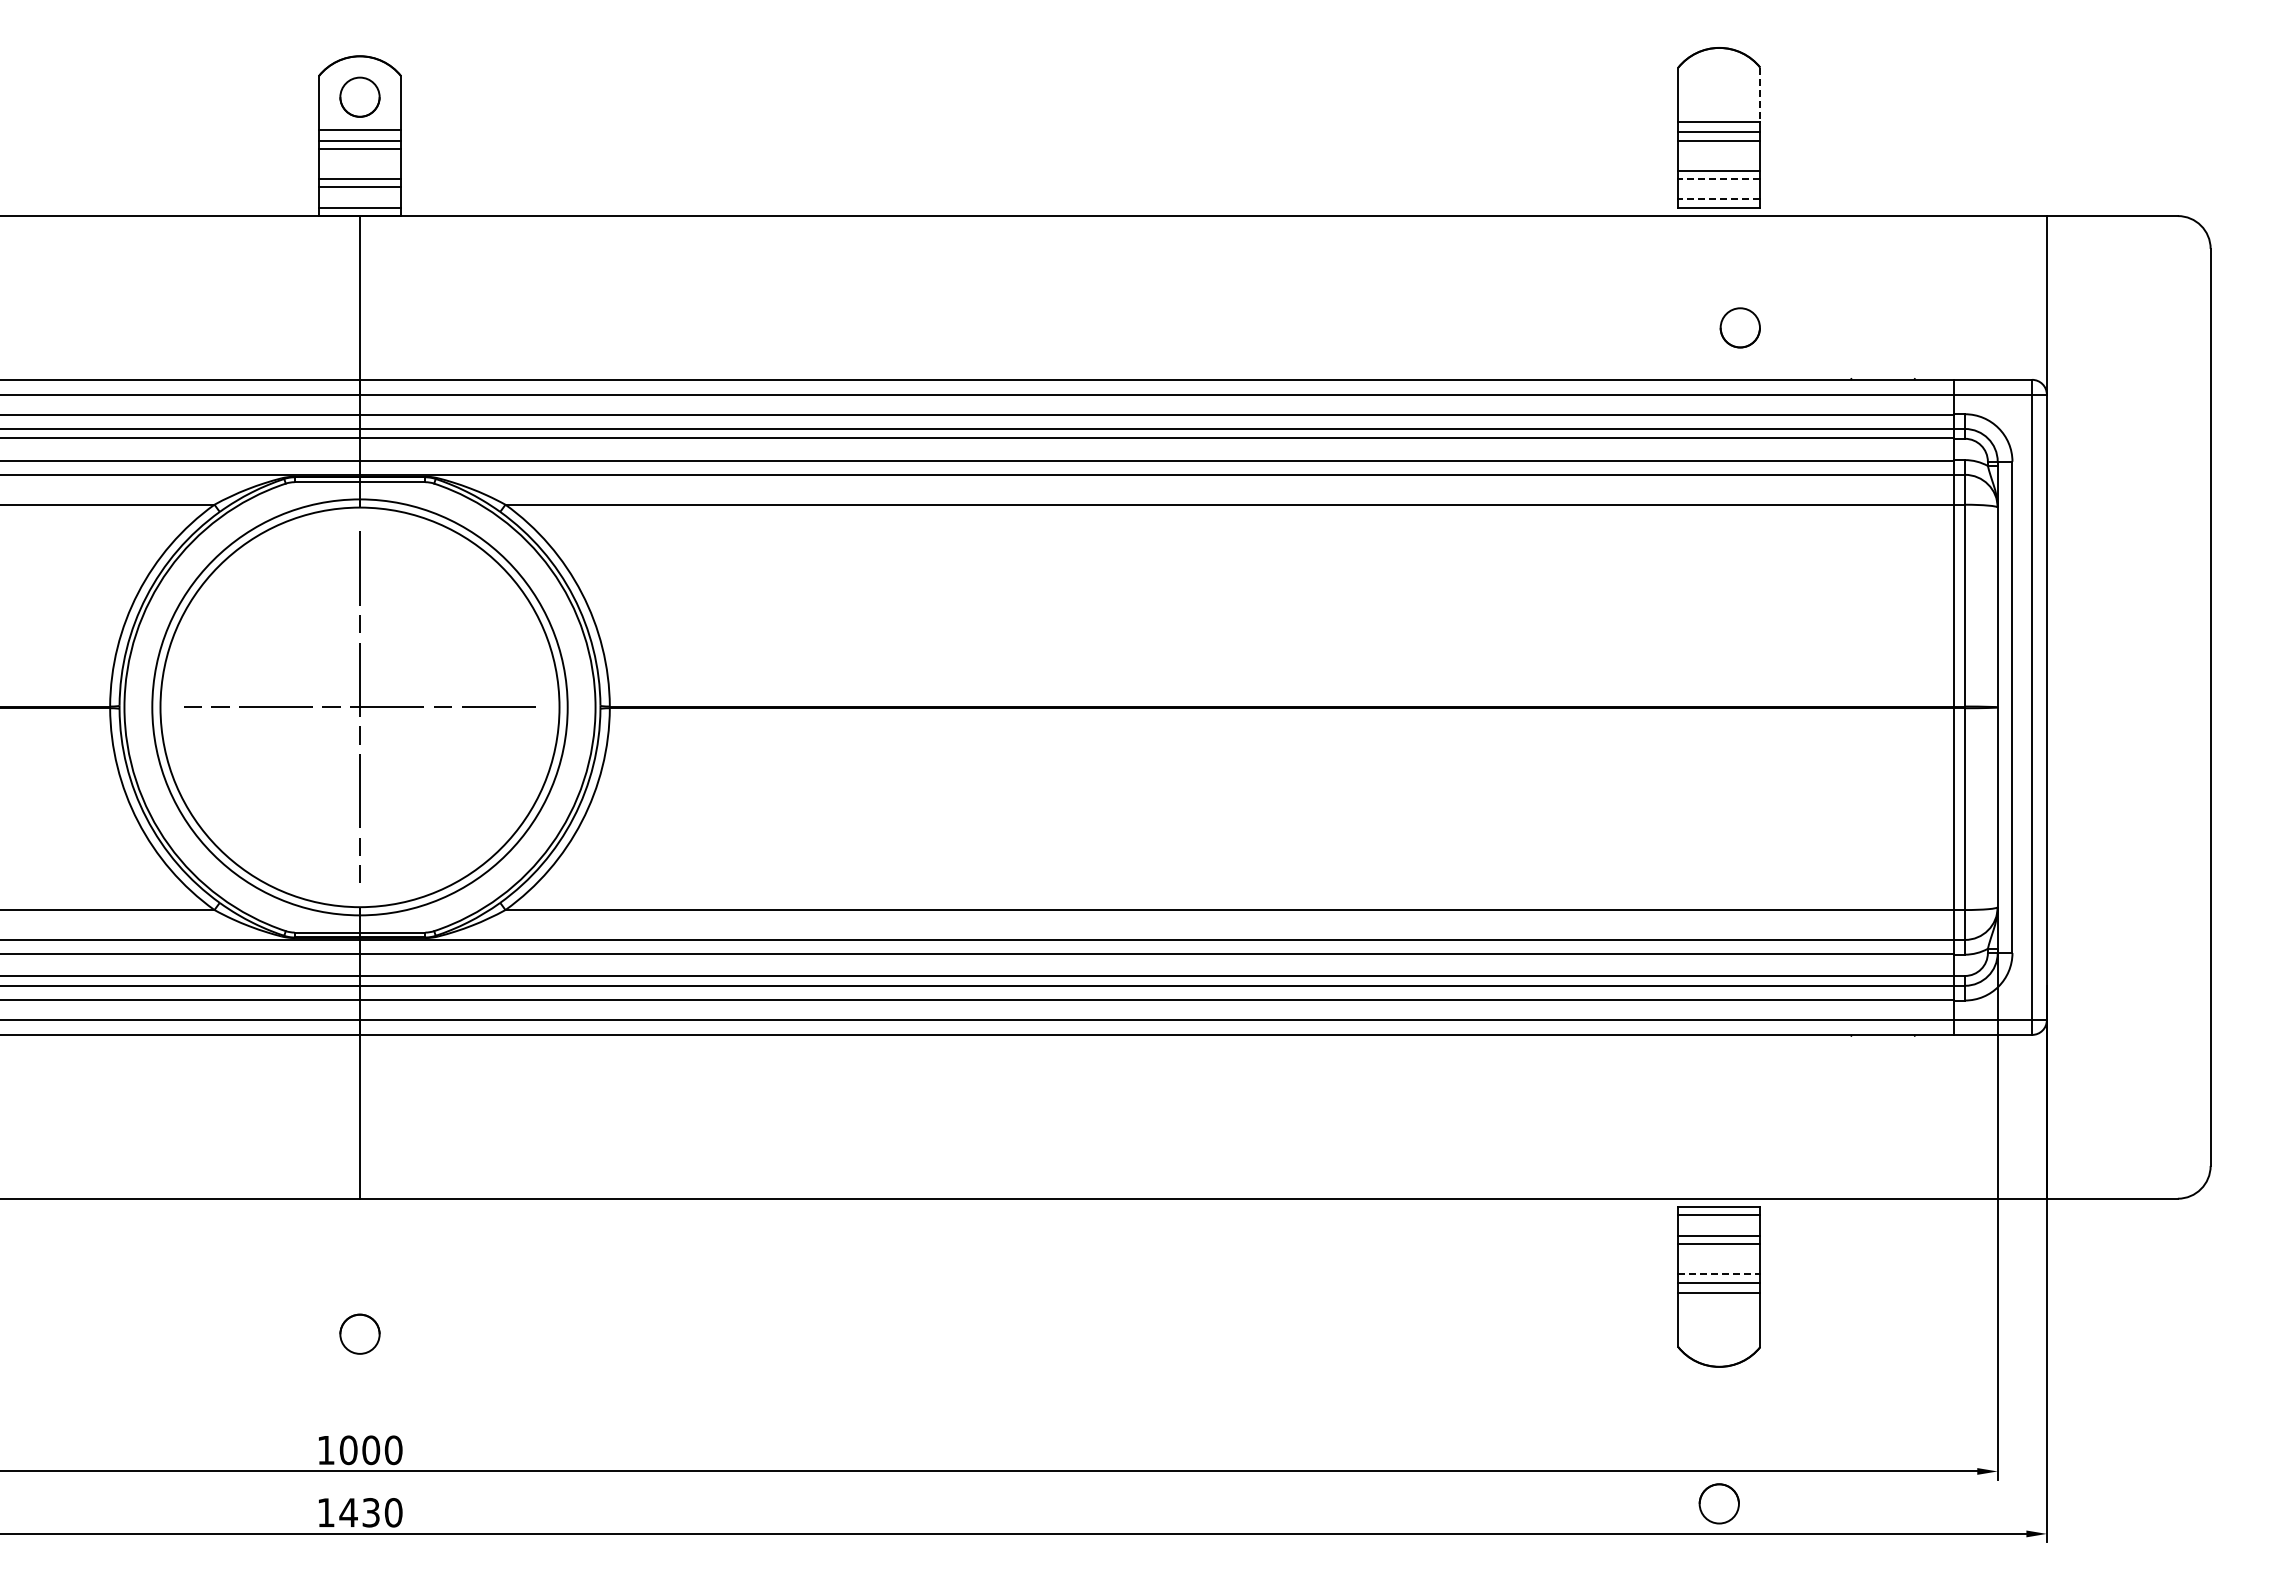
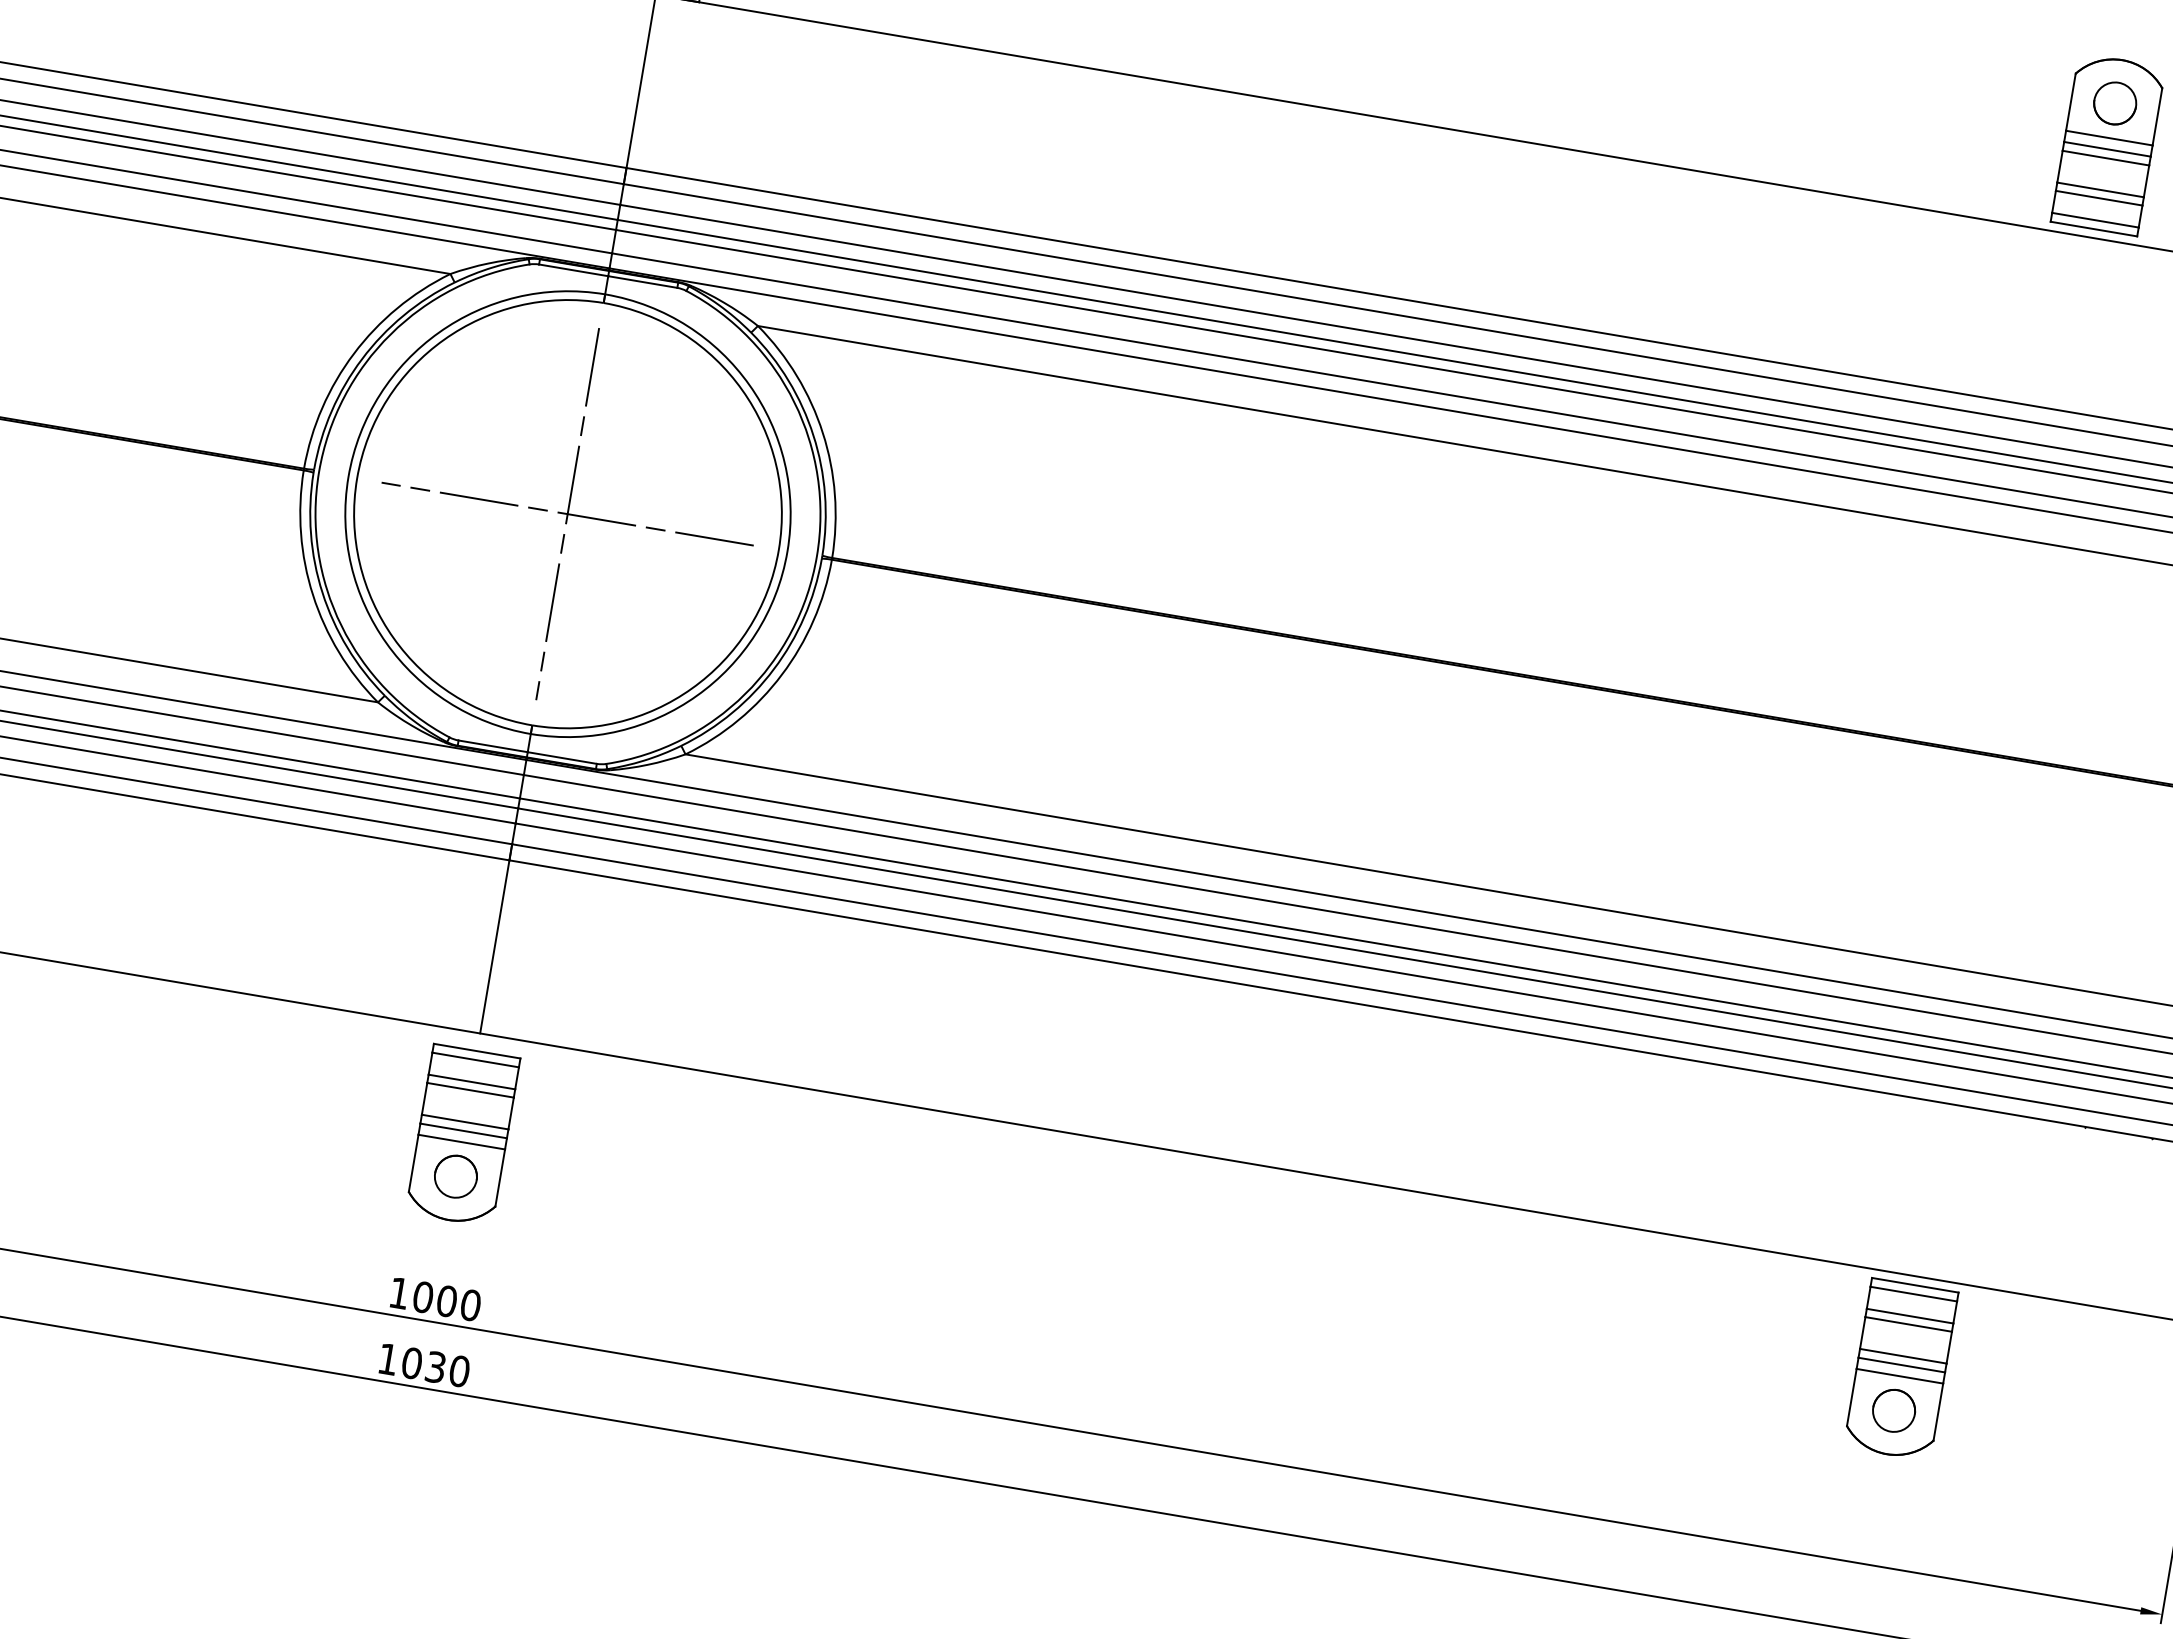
line: (1760, 94) -> (2157, 116), dashed -> solid
line: (1719, 178) -> (2099, 198), dashed -> solid
line: (1719, 199) -> (2095, 220), dashed -> solid
part: (1739, 327) -> (2114, 102), moved
line: (1719, 1274) -> (1903, 1356), dashed -> solid
part: (359, 1295) -> (462, 1135), added
part: (1718, 1503) -> (1893, 1410), moved
text: (348, 1512) -> (411, 1363), 1430 -> 1030

